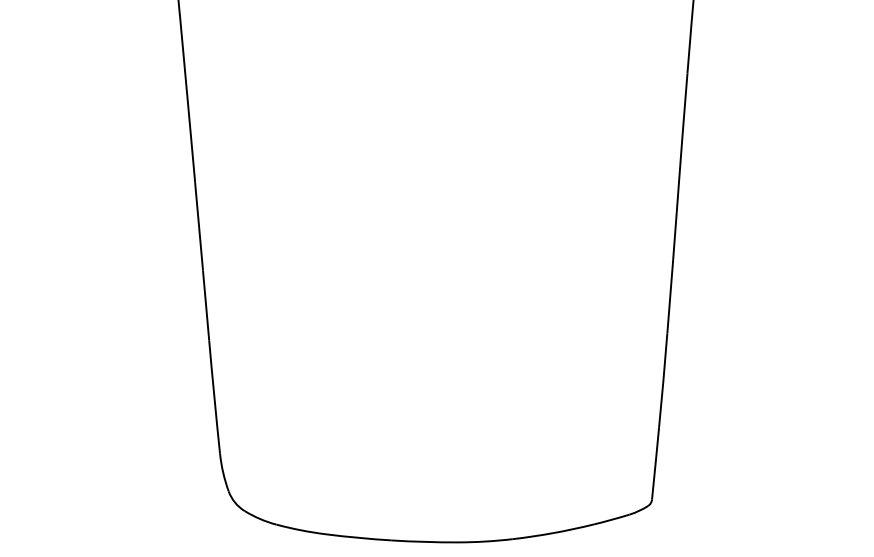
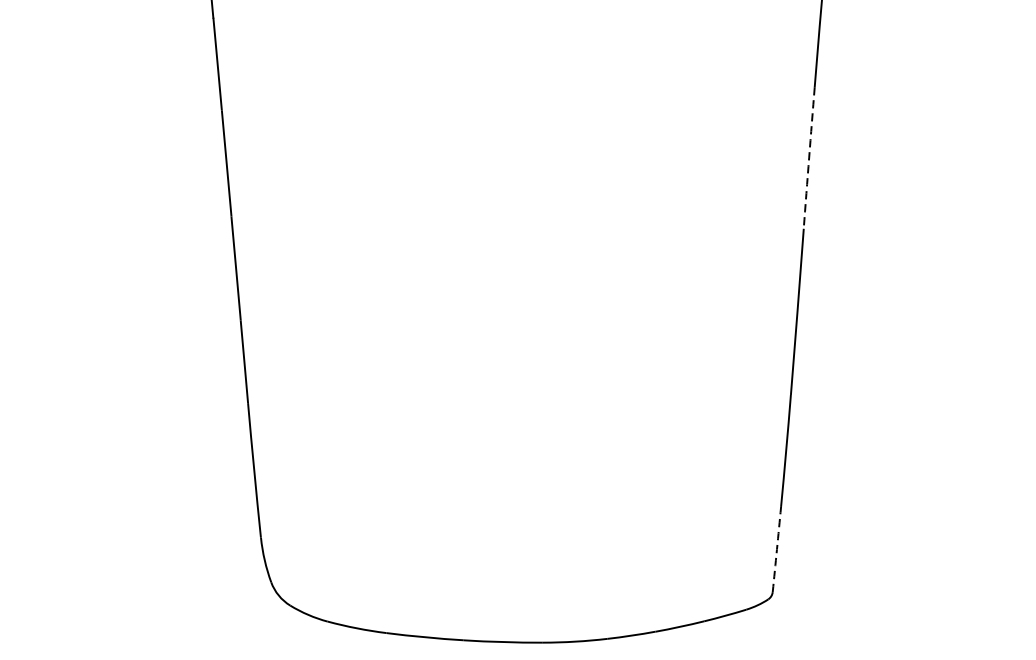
arc: (682, 133) -> (808, 158), solid -> dashed
arc: (655, 463) -> (776, 549), solid -> dashed

